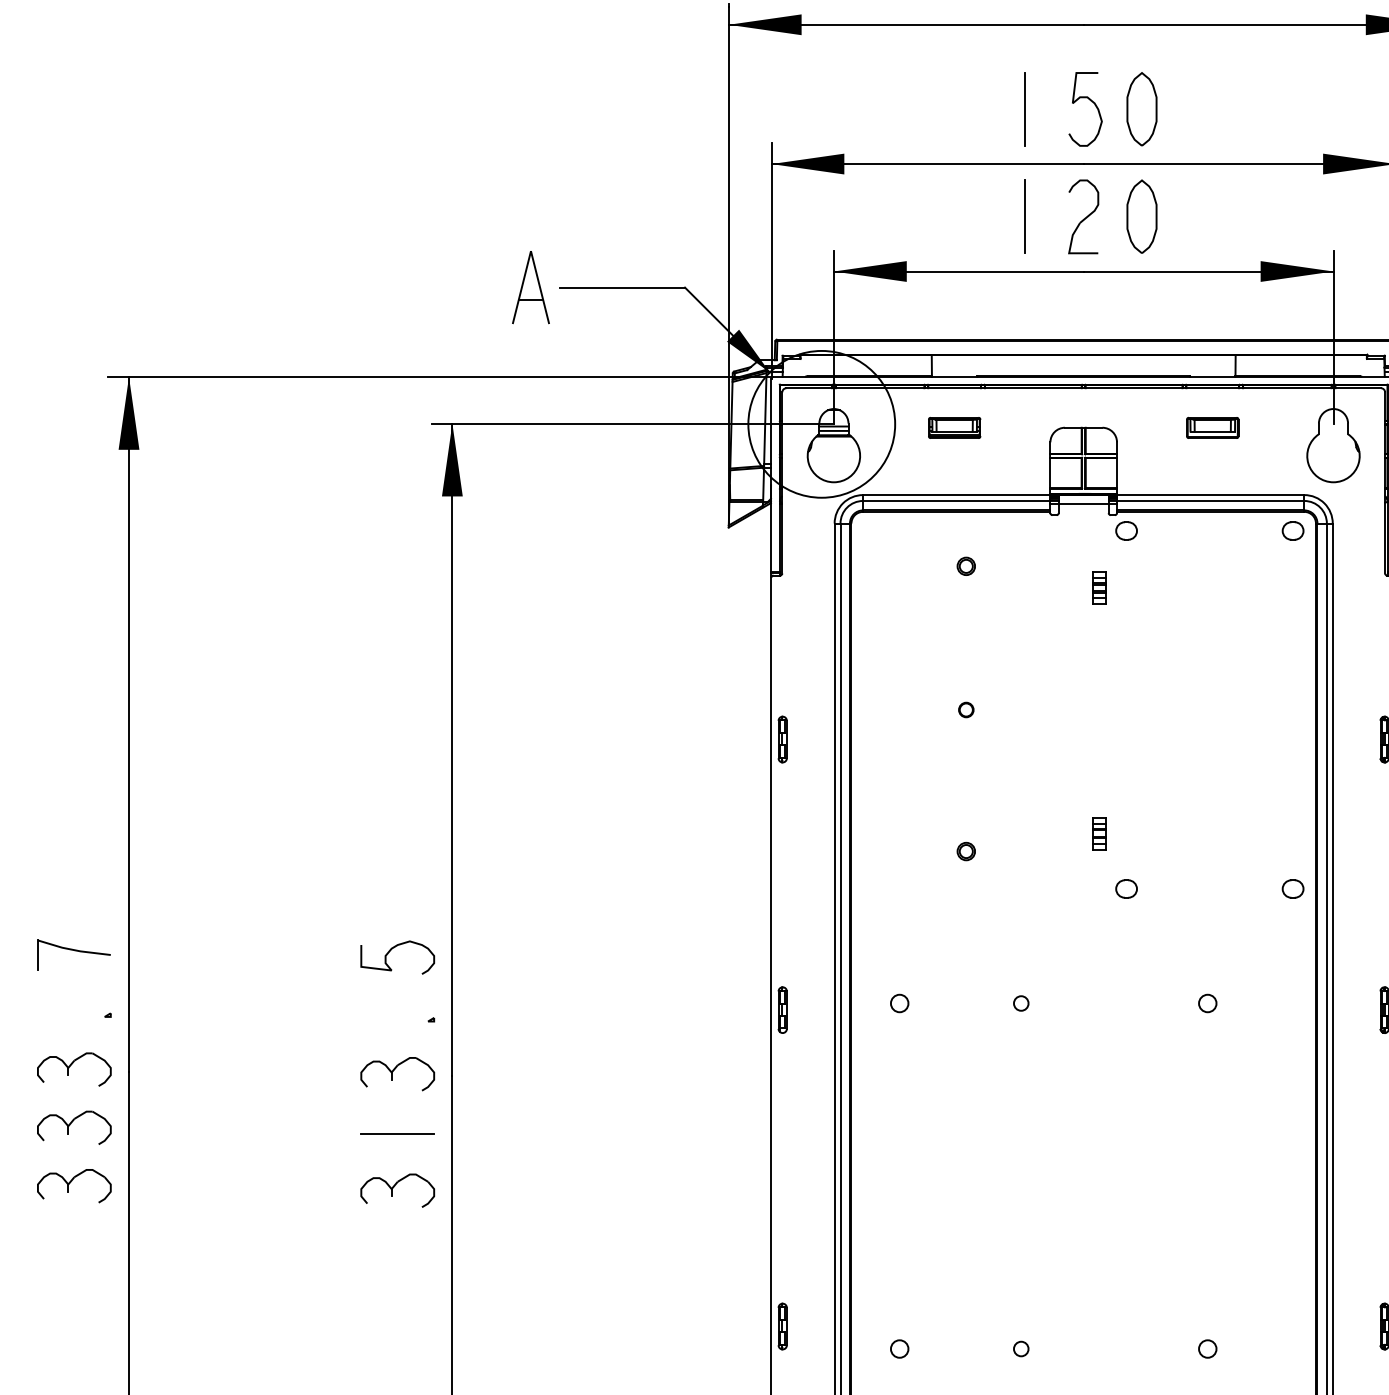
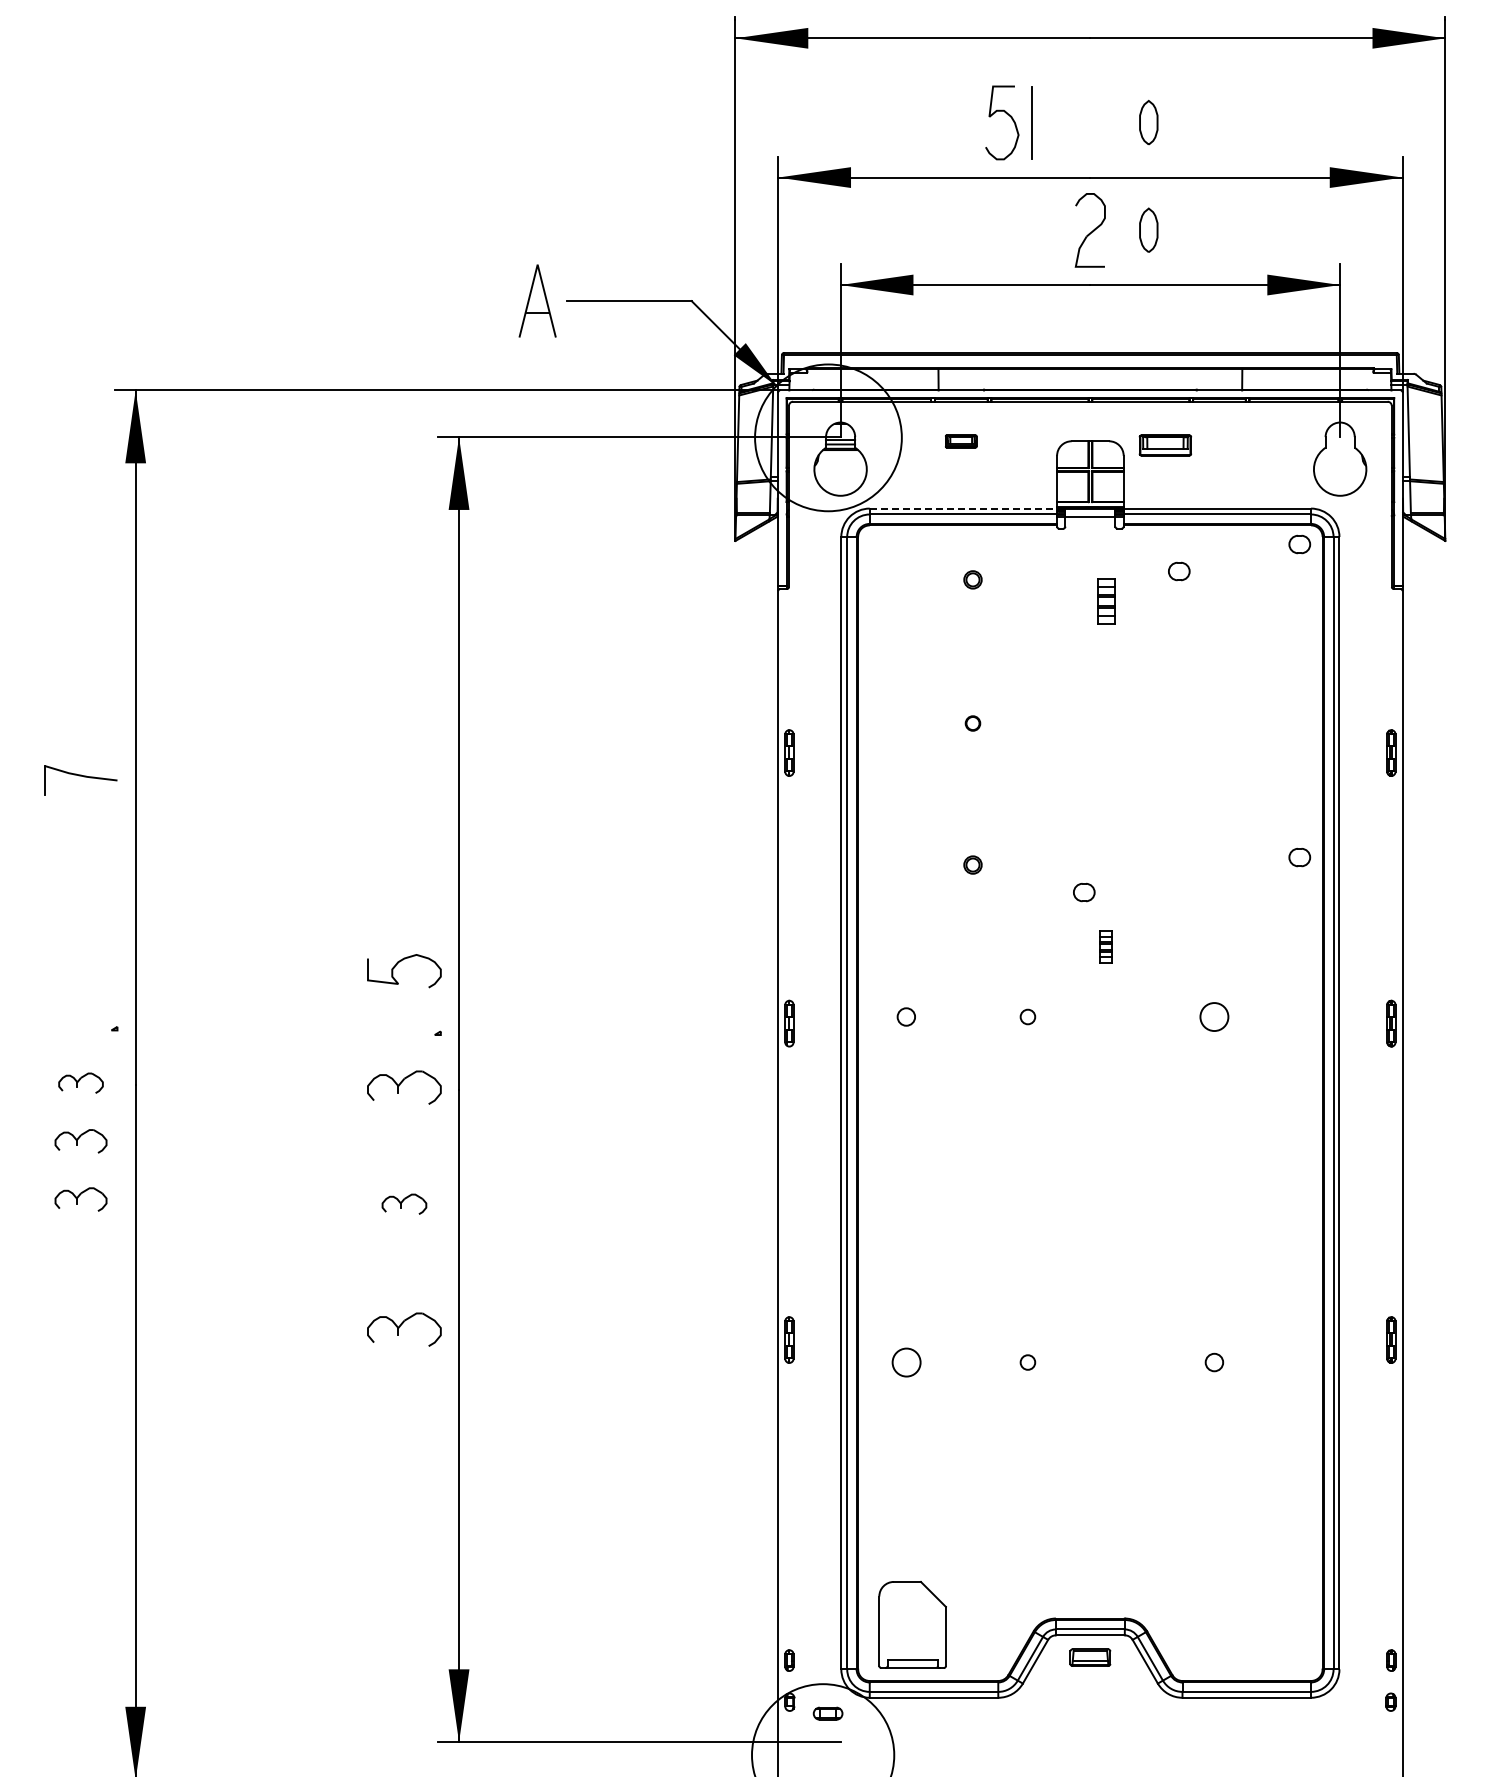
curve: (1089, 100) -> (1006, 114), moved
part: (1141, 108) -> (1148, 122), size x0.6
line: (1025, 215) -> (1032, 229), removed
part: (1141, 216) -> (1148, 230), size x0.6
part: (953, 427) -> (960, 441), size x0.6
part: (1211, 427) -> (1164, 445), moved
line: (956, 494) -> (963, 508), solid -> dashed
part: (1126, 530) -> (1179, 571), moved
part: (1098, 587) -> (1105, 601), size x1.4
part: (1098, 832) -> (1105, 946), moved
part: (1126, 888) -> (1084, 892), moved
part: (1292, 888) -> (1299, 857), moved
part: (73, 954) -> (80, 780), moved
circle: (1207, 1002) -> (1214, 1016), size x1.6
part: (73, 1069) -> (80, 1083), size x0.6
part: (73, 1127) -> (80, 1141), size x0.7
line: (396, 1133) -> (403, 1147), removed
part: (73, 1185) -> (80, 1199), size x0.7
part: (397, 1190) -> (404, 1204), size x0.6
part: (397, 1315) -> (404, 1329), added
circle: (898, 1348) -> (905, 1362), size x1.6

